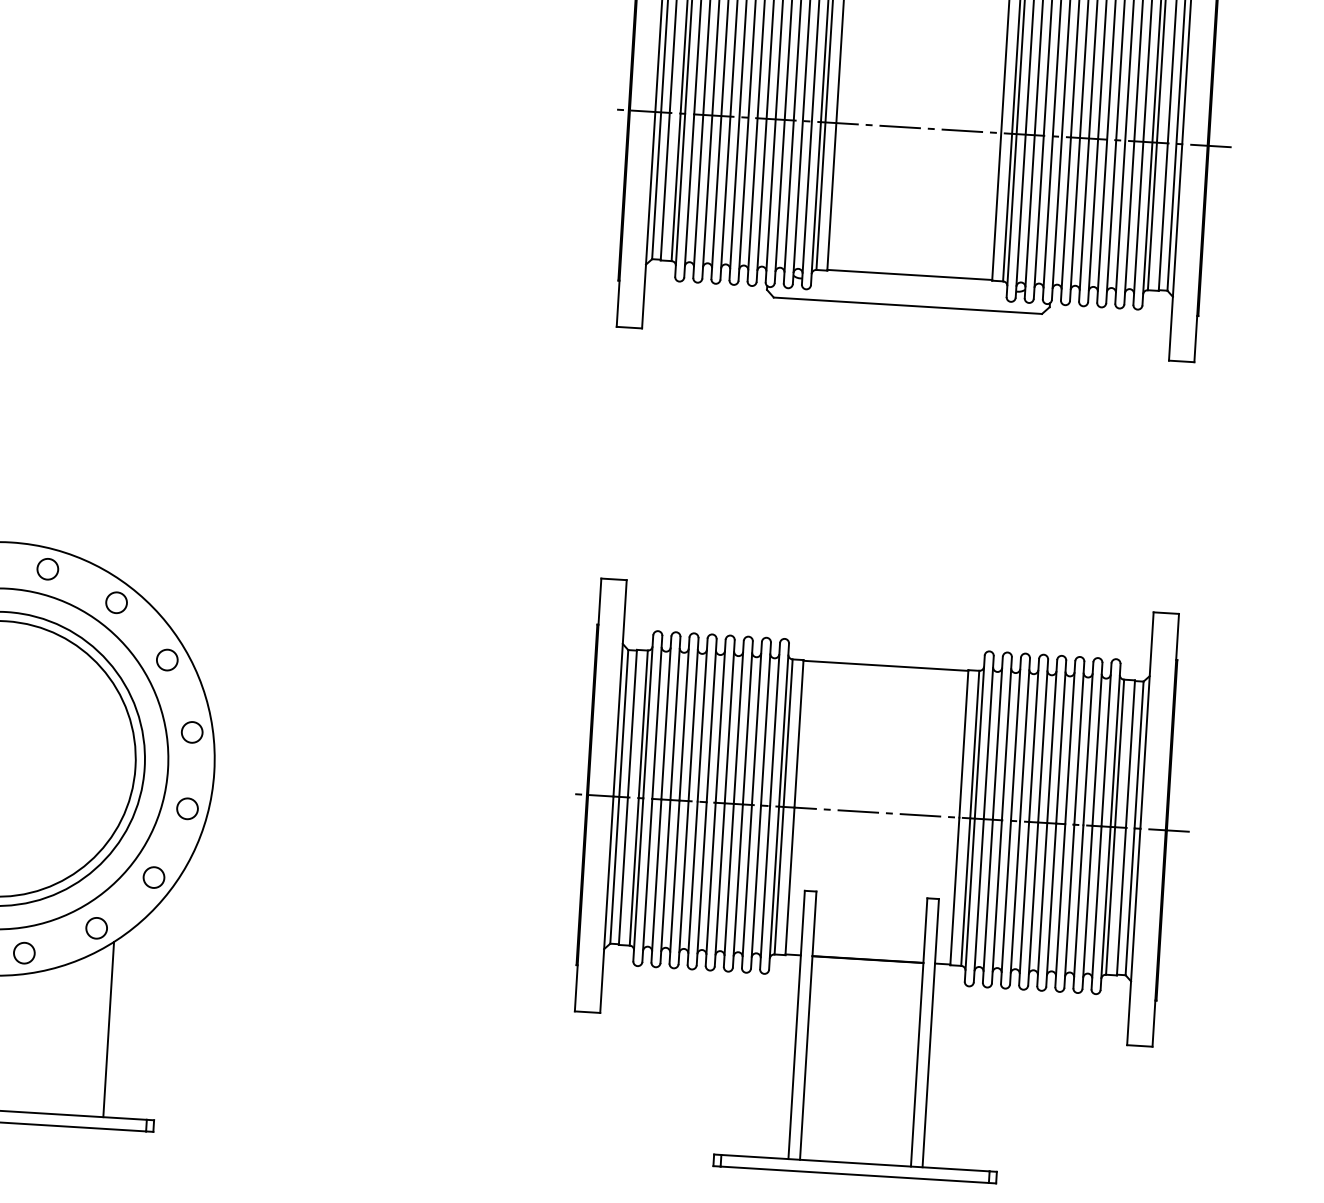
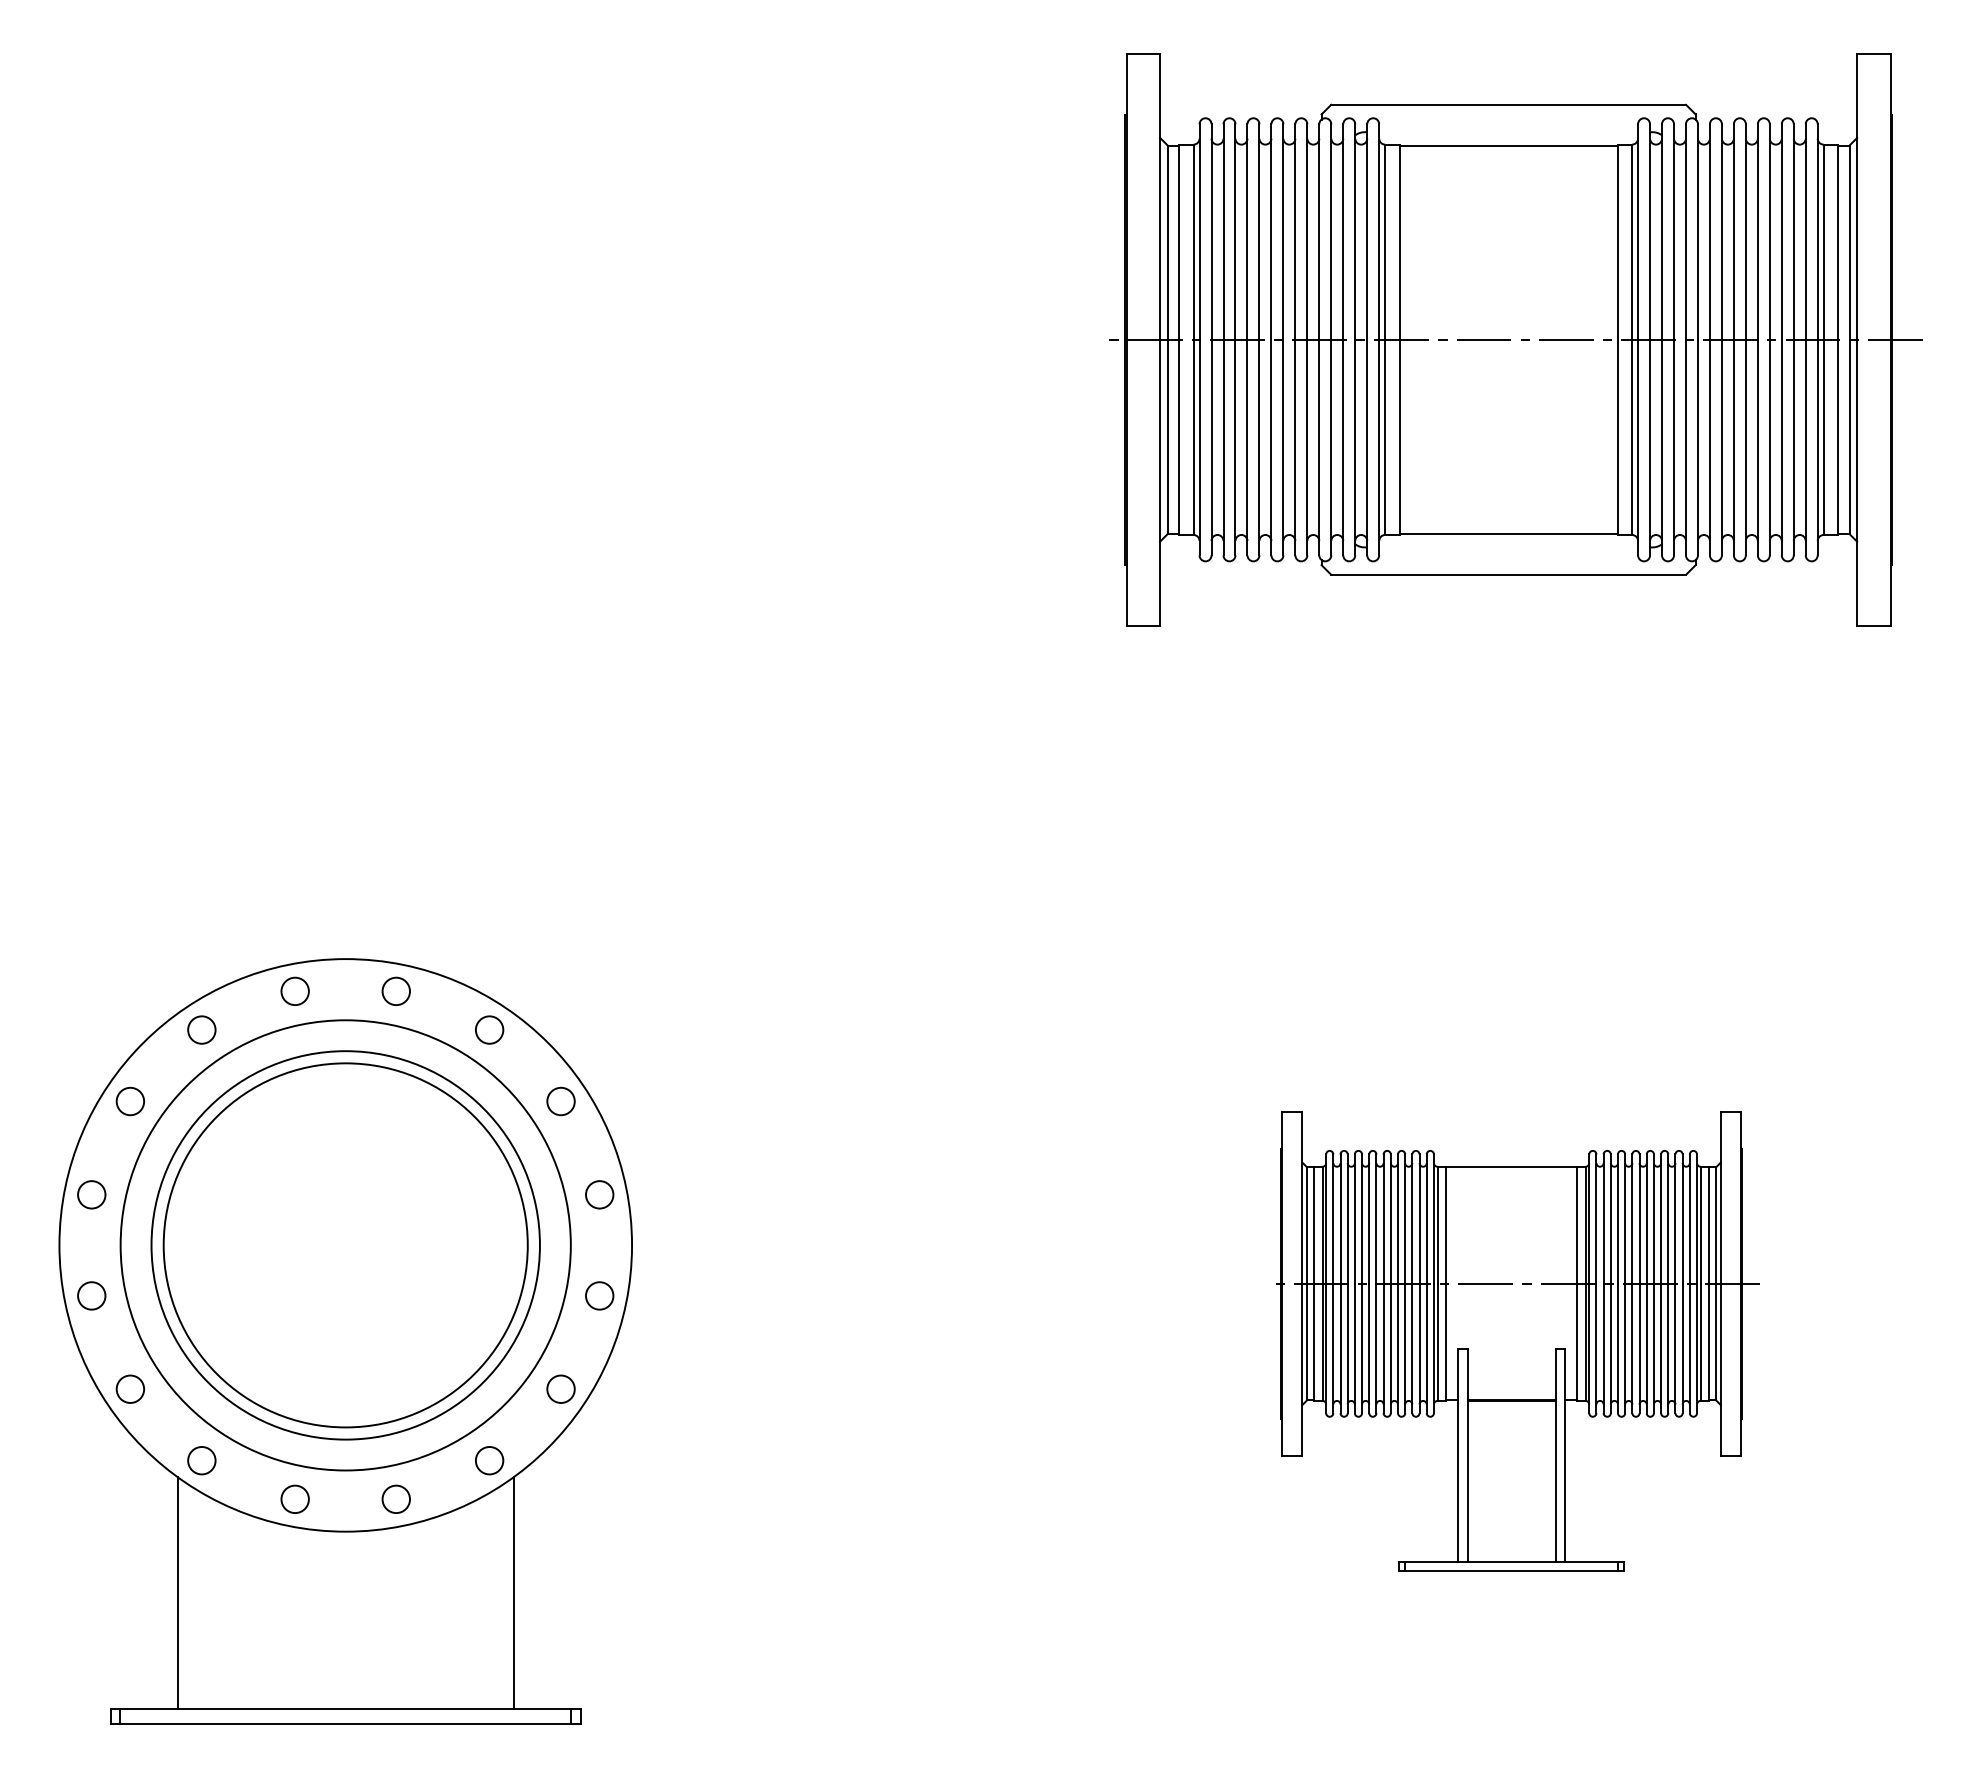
part: (877, 885) -> (1515, 1341), size x0.6

